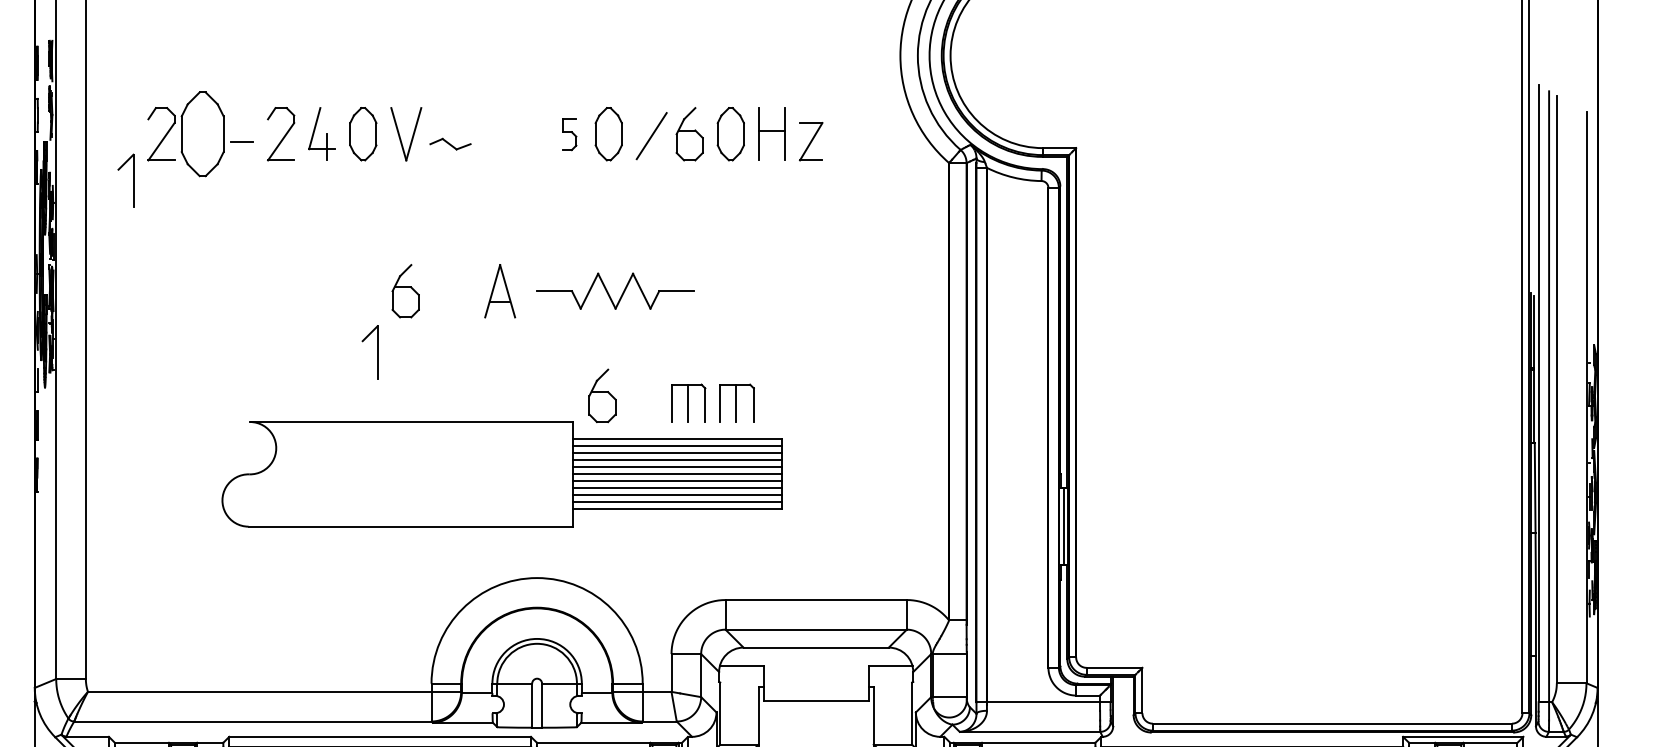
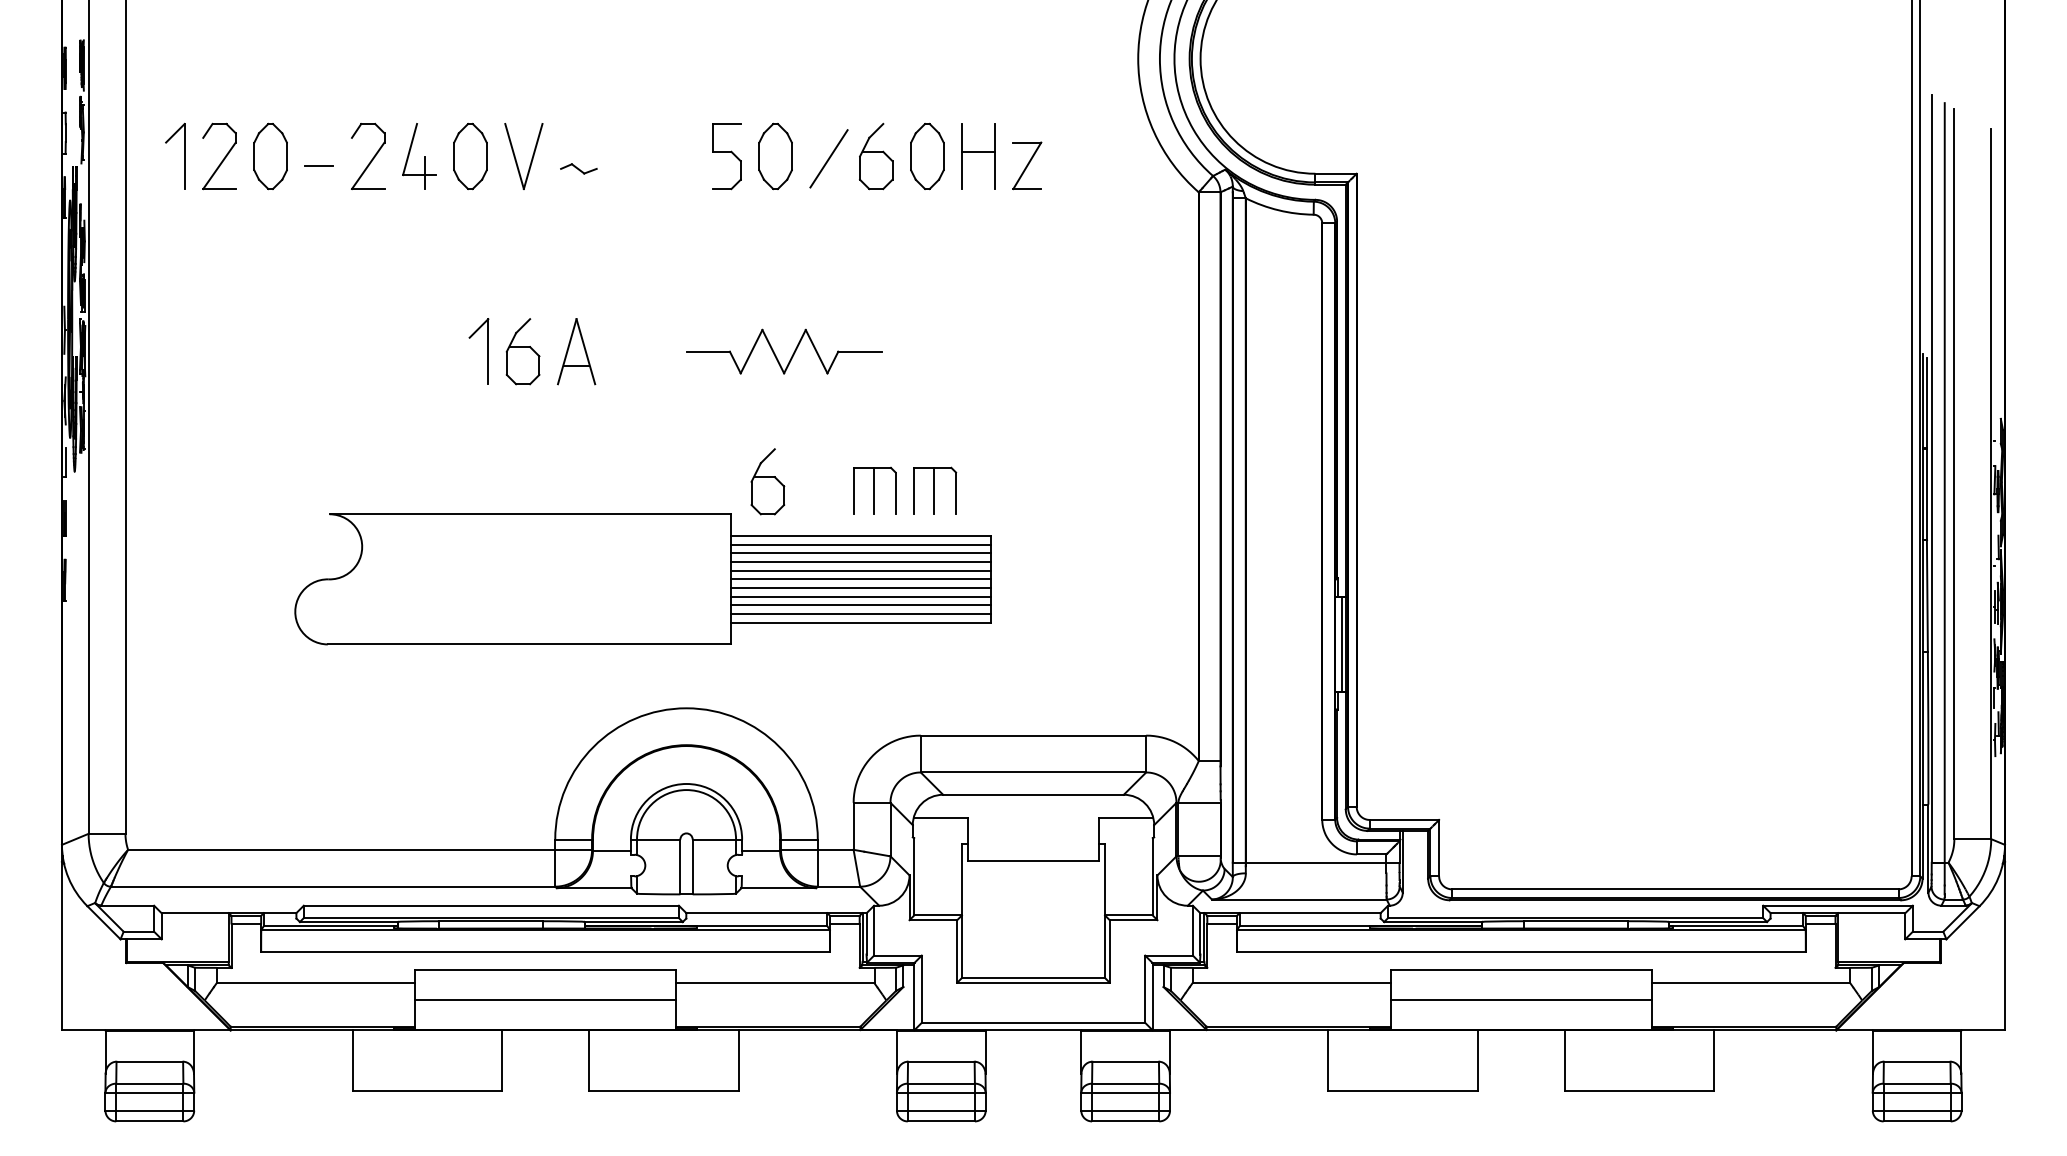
part: (202, 134) -> (270, 156), size x0.62
part: (569, 134) -> (726, 156), size x1.67
part: (450, 143) -> (578, 168), size x0.71
part: (133, 180) -> (184, 155), moved
part: (500, 291) -> (576, 351), moved
part: (377, 352) -> (487, 351), moved

